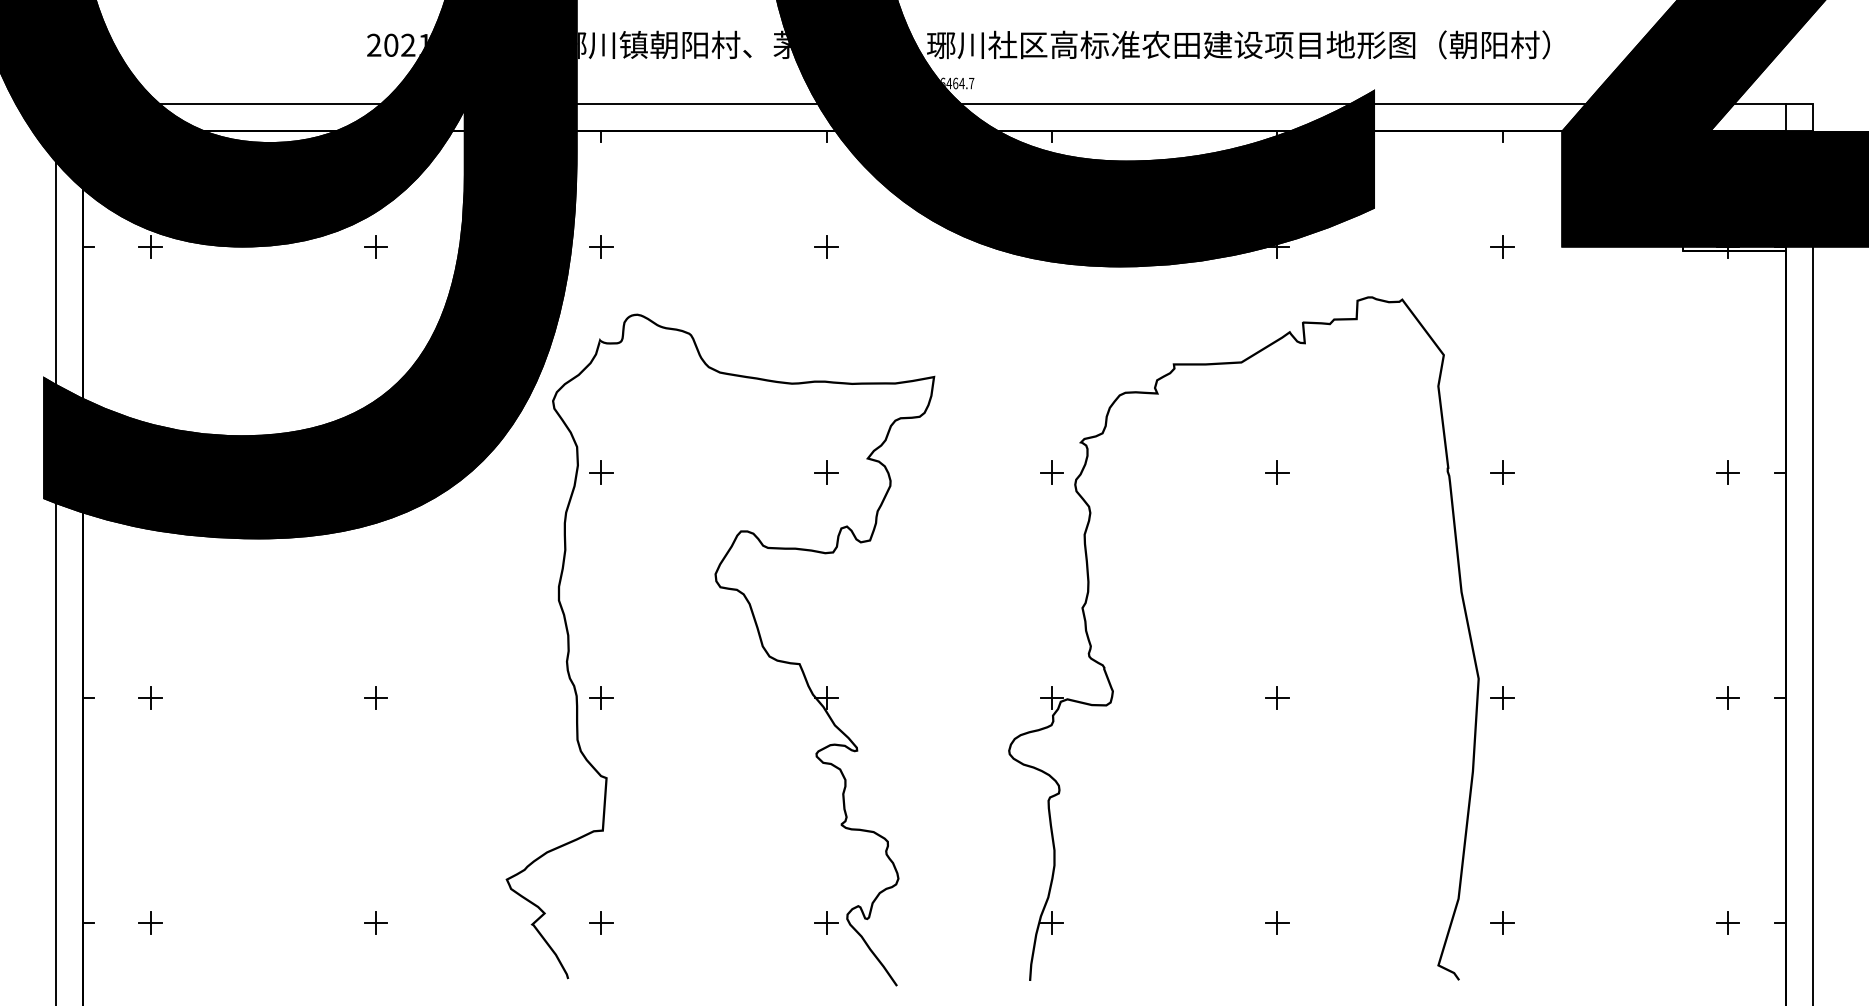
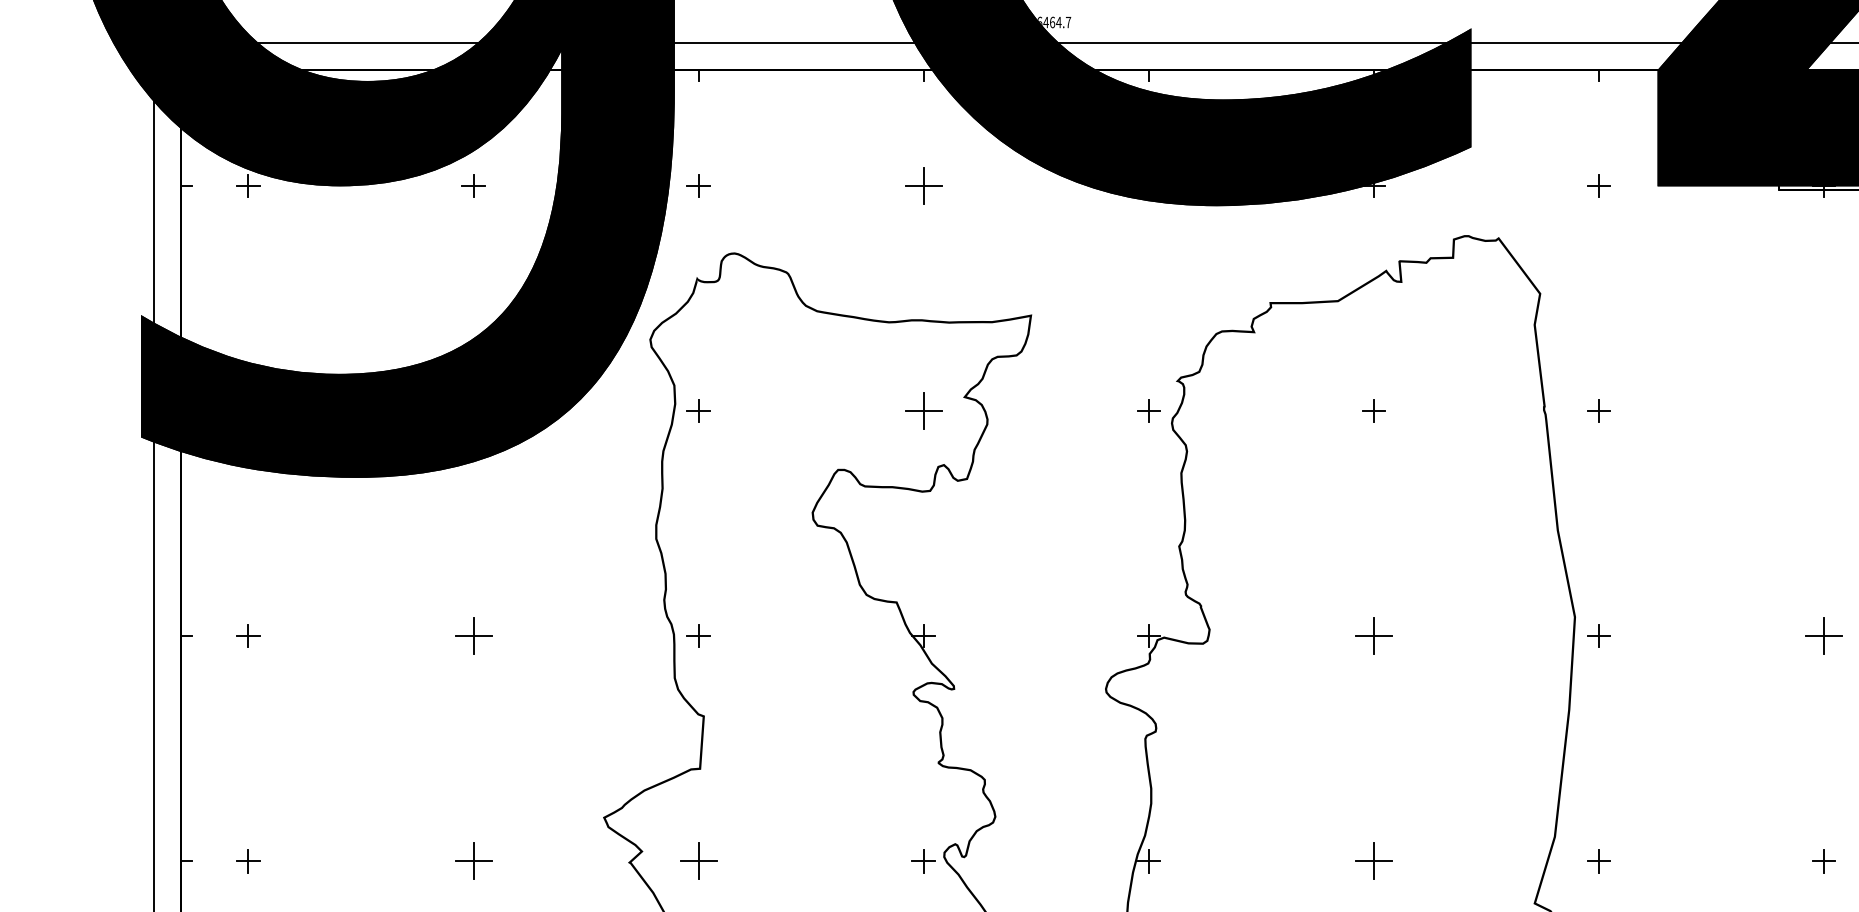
part: (826, 246) -> (923, 185), size x1.6
part: (826, 472) -> (923, 411), size x1.6
part: (1727, 472) -> (1823, 411), removed
part: (375, 697) -> (473, 635), size x1.6
part: (1277, 697) -> (1374, 635), size x1.6
part: (1727, 697) -> (1823, 635), size x1.6
part: (375, 922) -> (473, 860), size x1.6
part: (601, 922) -> (698, 860), size x1.6
part: (1277, 922) -> (1374, 860), size x1.6

